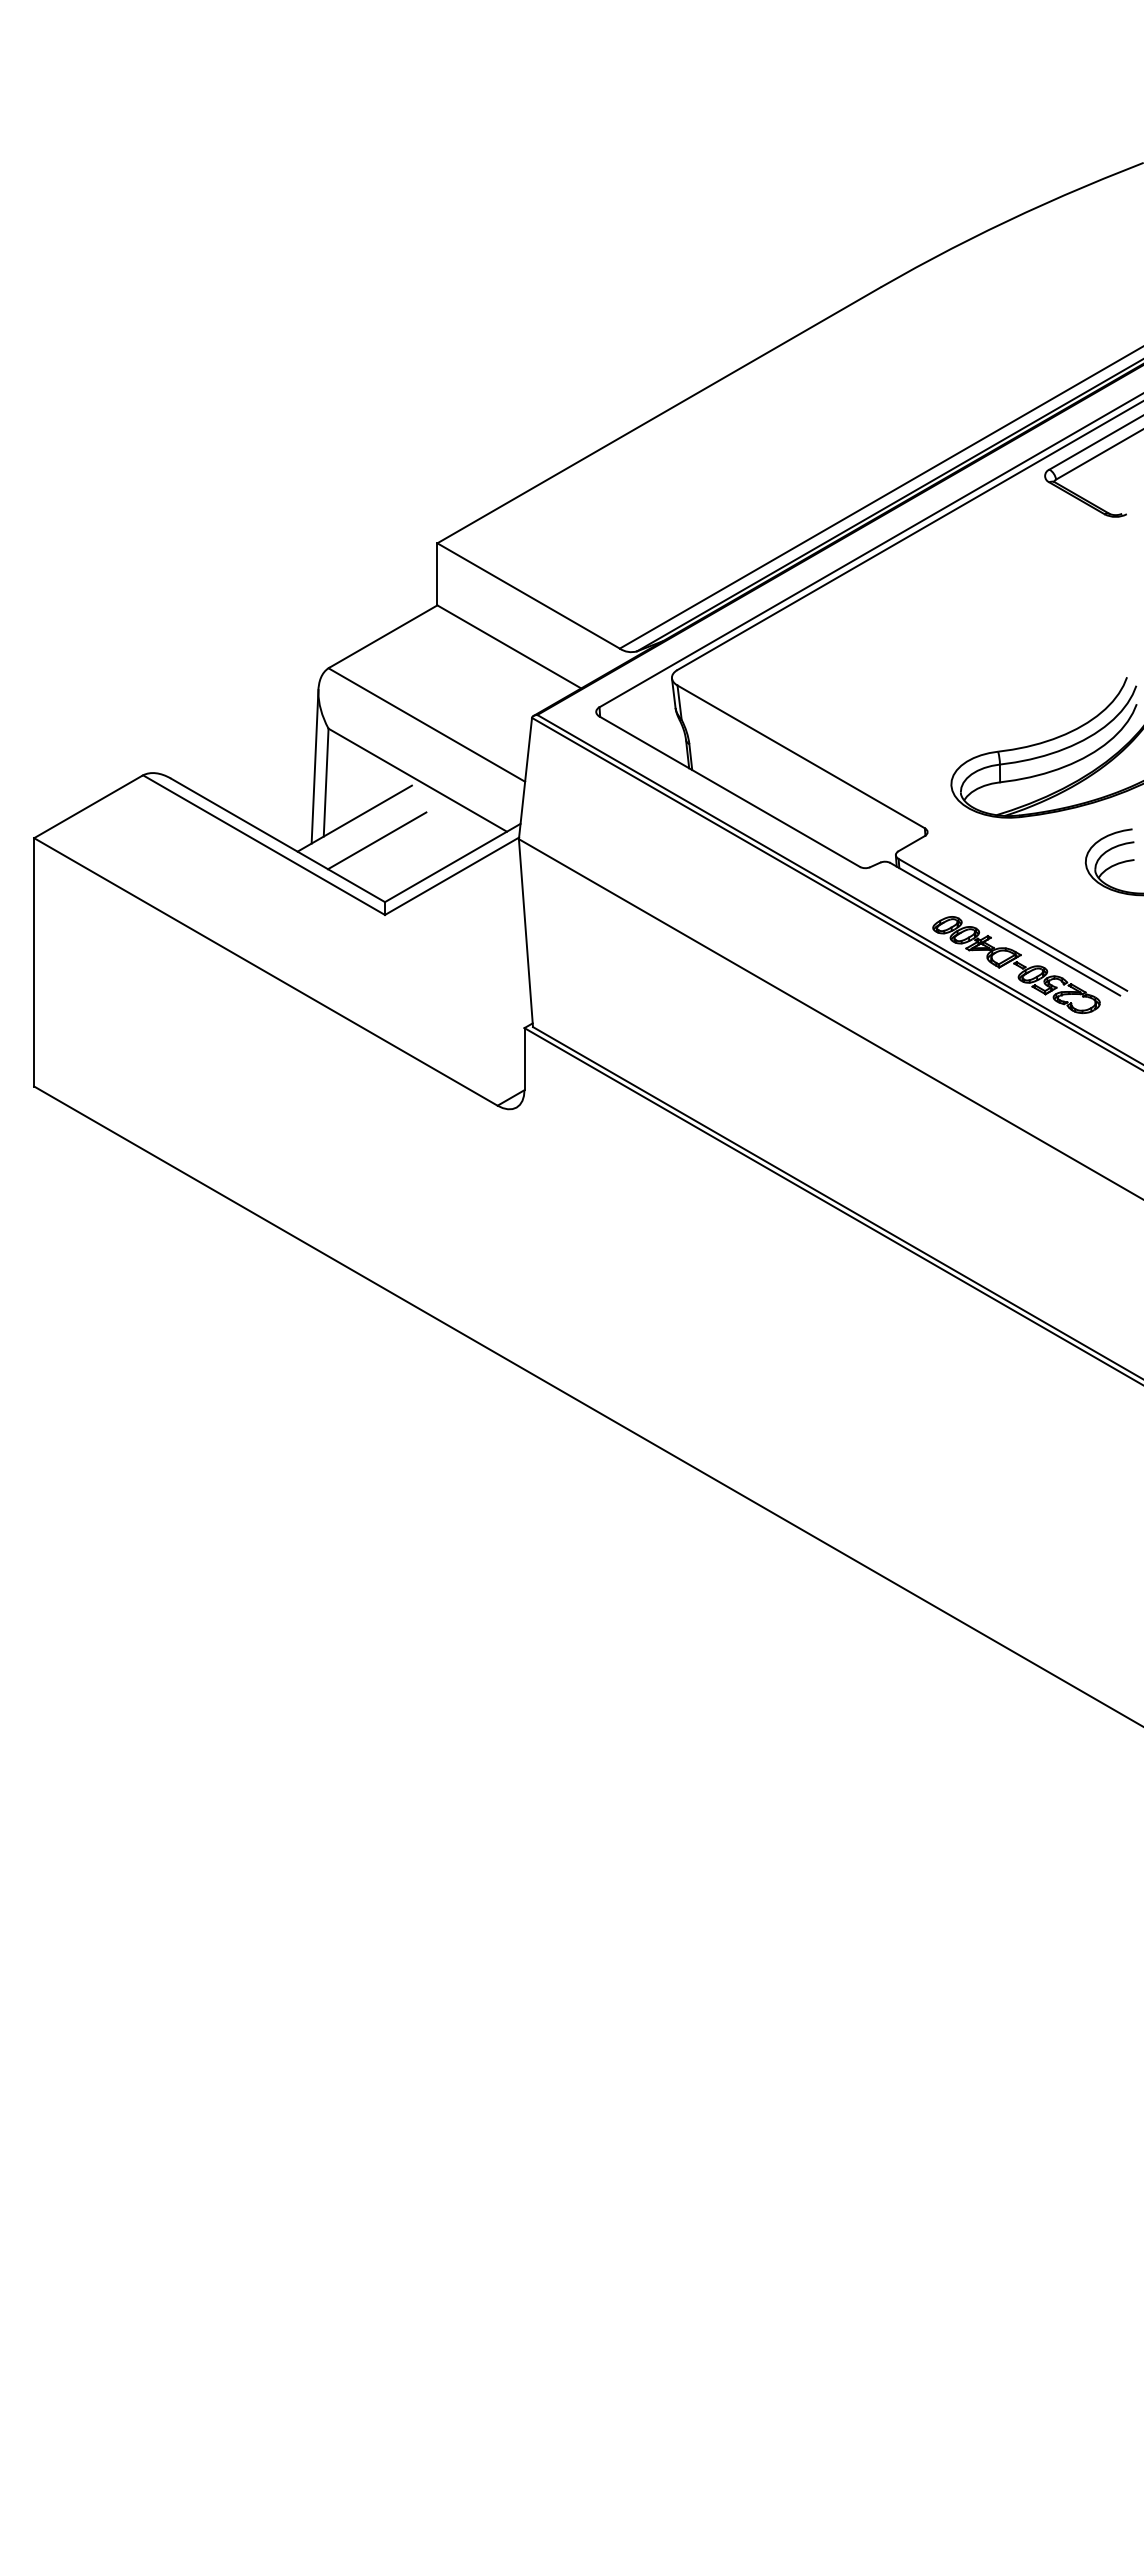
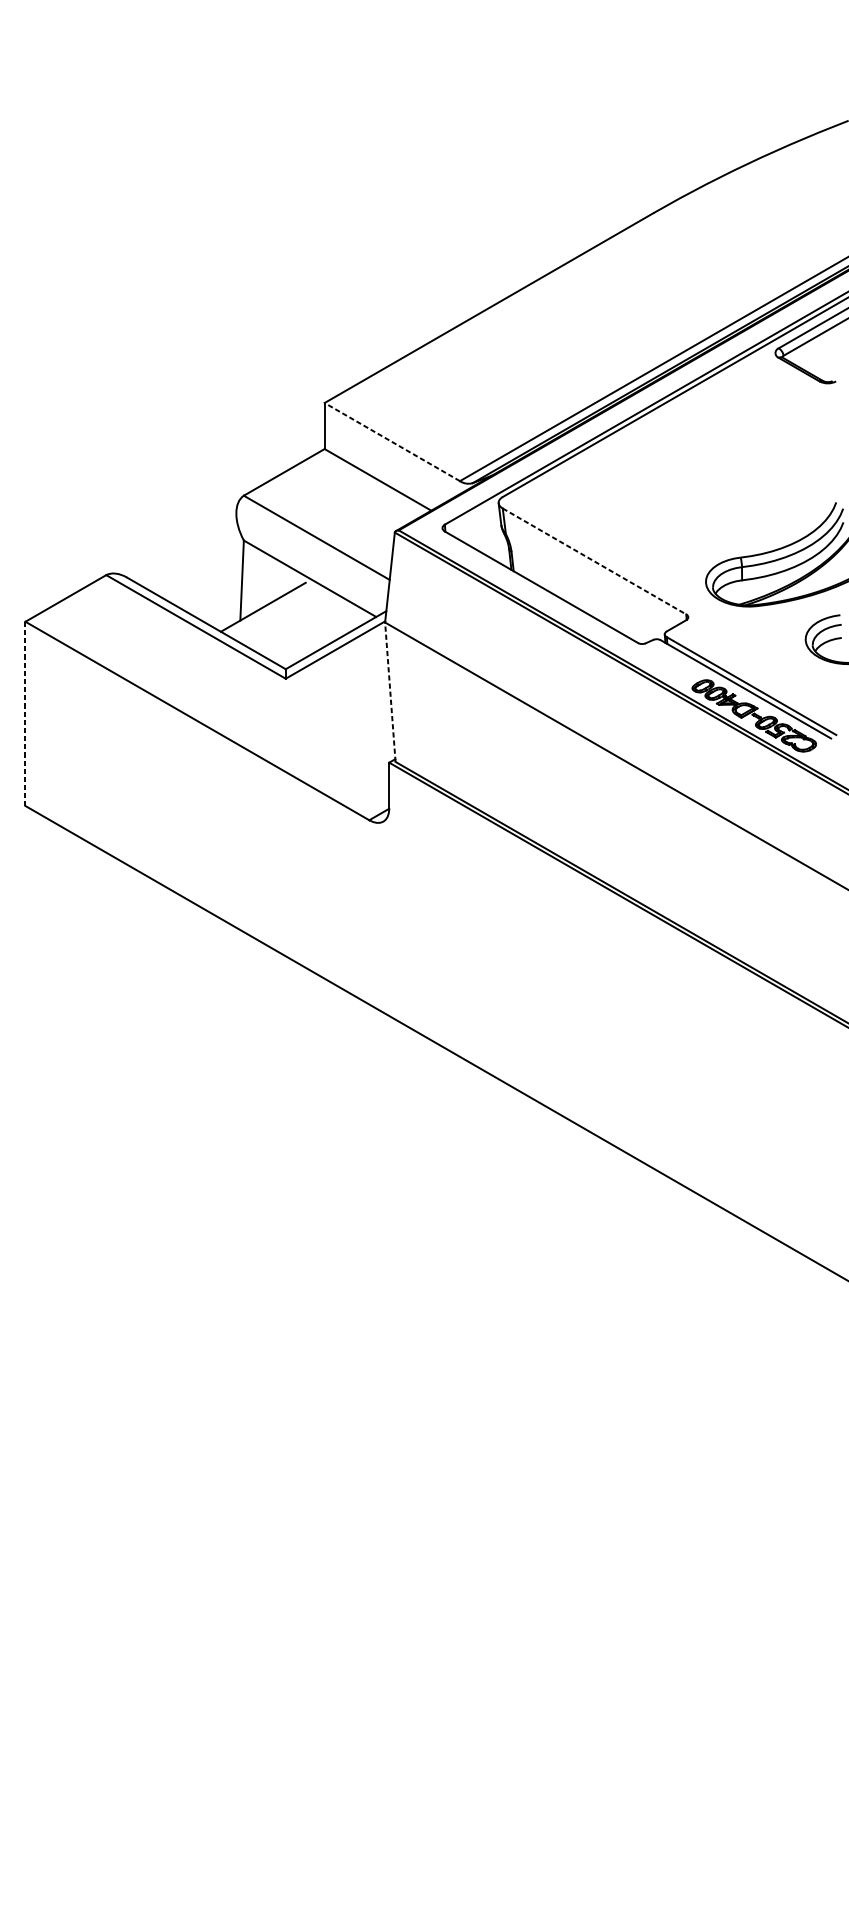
line: (528, 595) -> (392, 441), solid -> dashed
line: (801, 756) -> (594, 561), solid -> dashed
line: (314, 766) -> (233, 568), removed
line: (377, 840) -> (280, 623), removed
line: (525, 932) -> (390, 691), solid -> dashed
line: (34, 962) -> (25, 714), solid -> dashed

